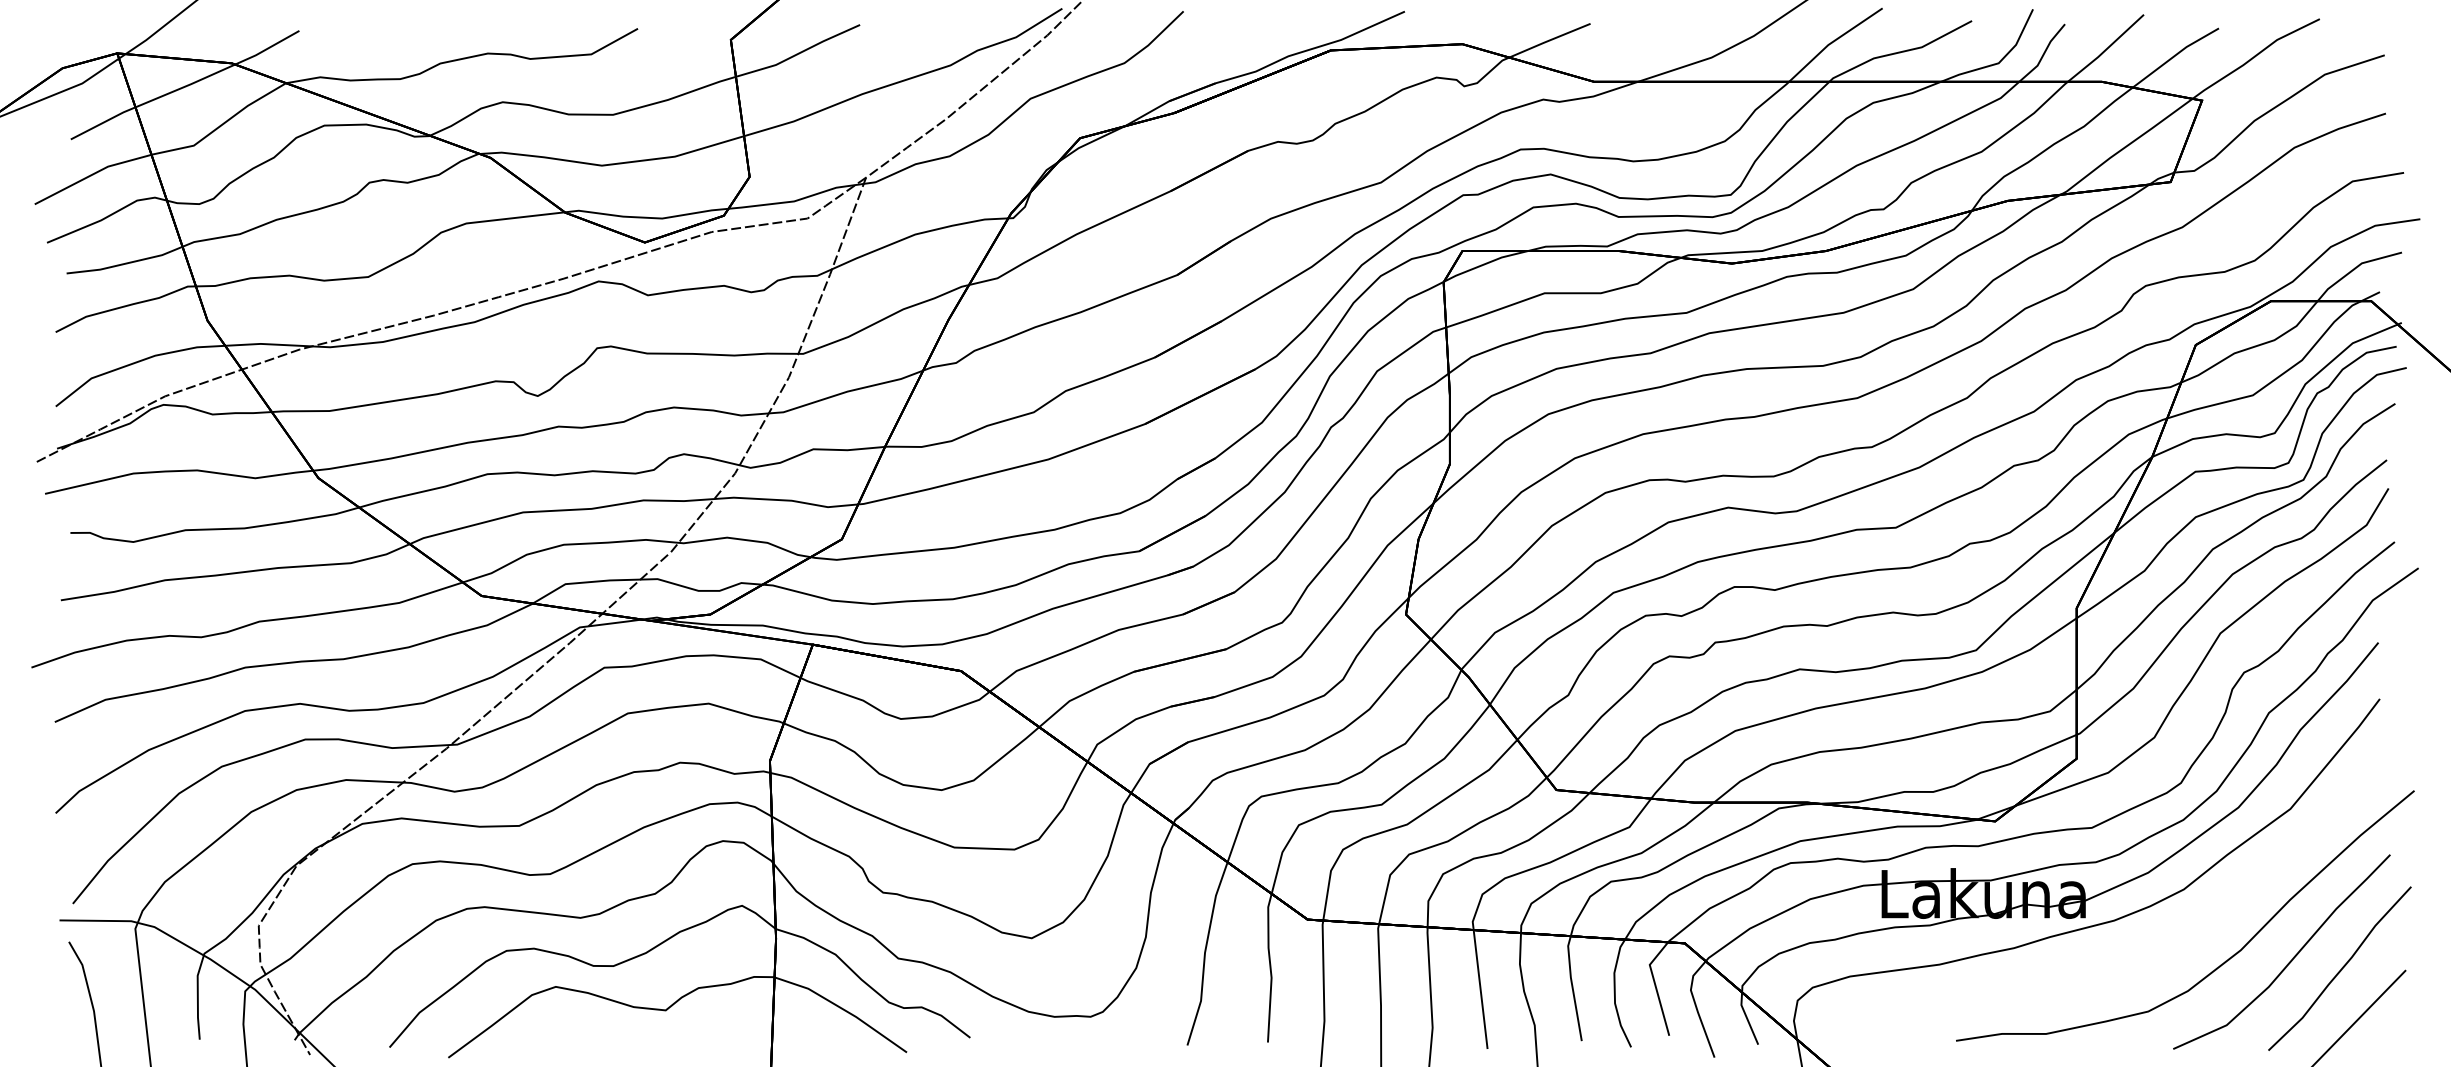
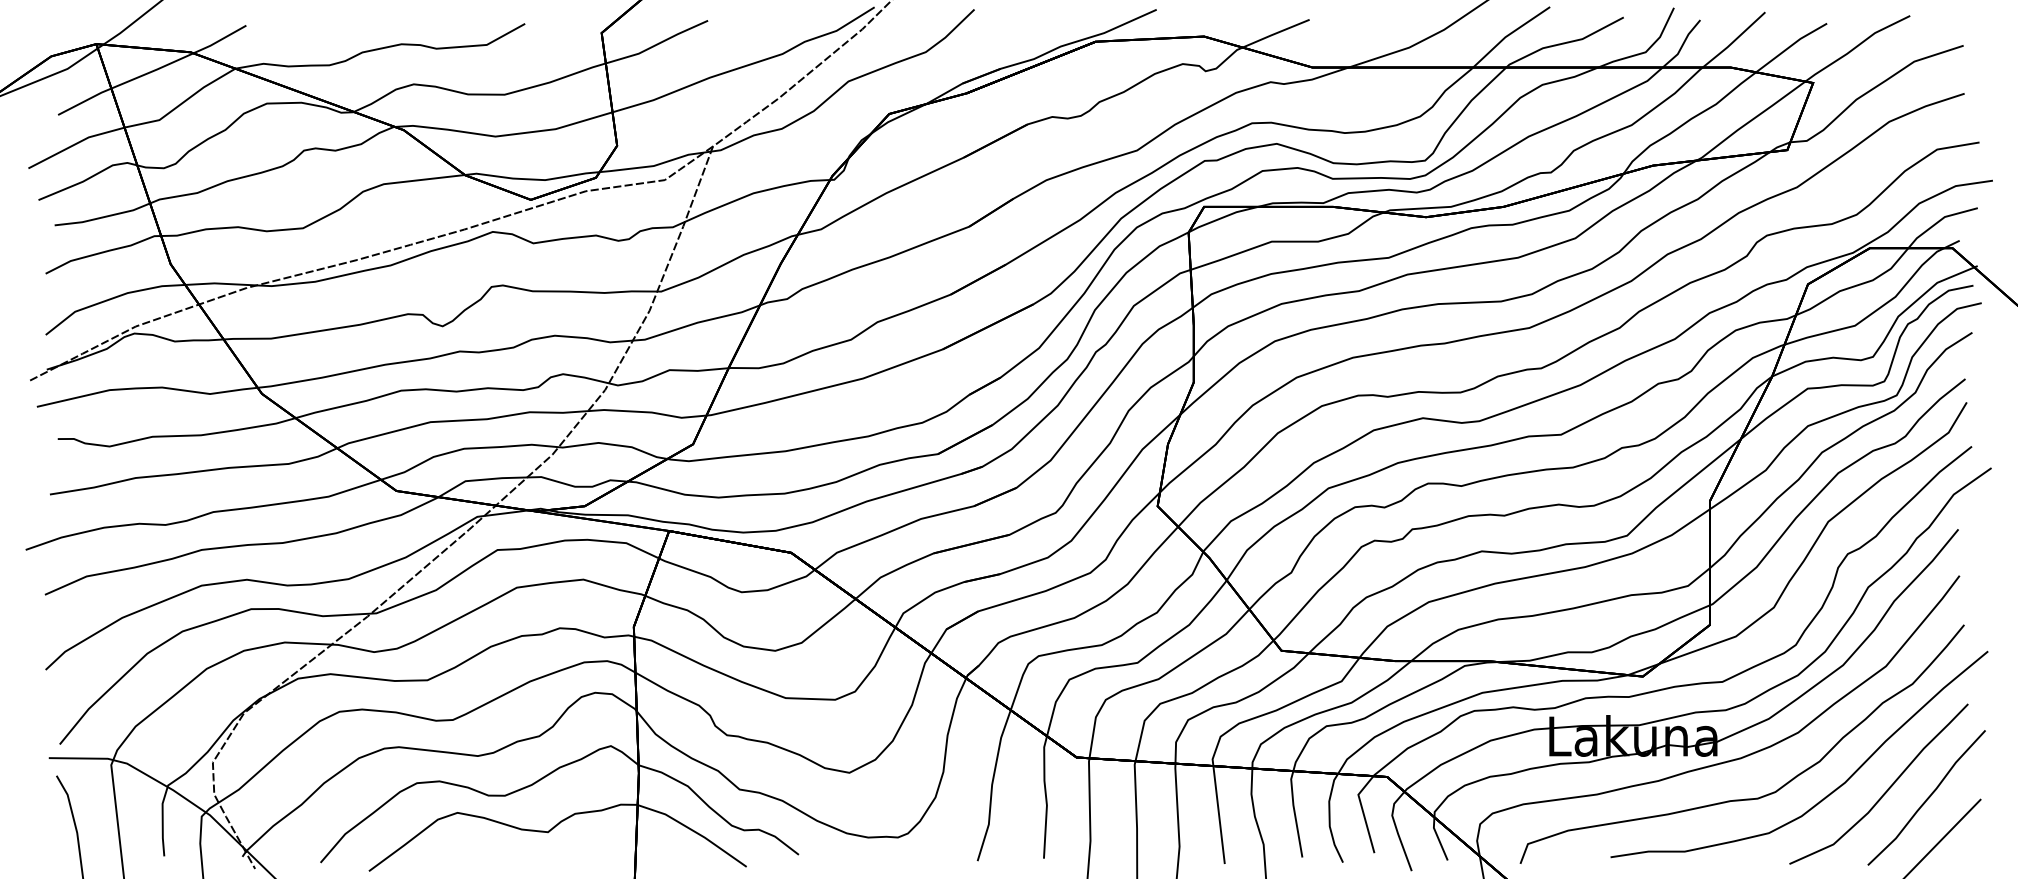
curve: (2121, 969) -> (1746, 798), added

